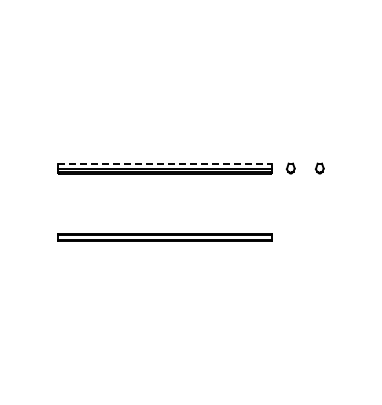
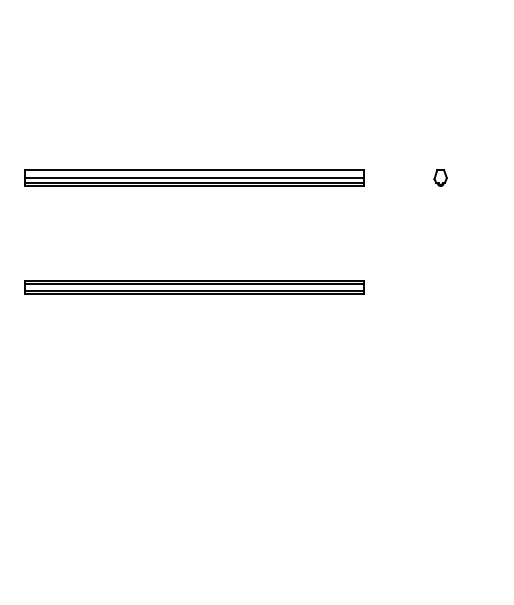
line: (164, 163) -> (193, 170), dashed -> solid
part: (290, 168) -> (394, 177), removed

